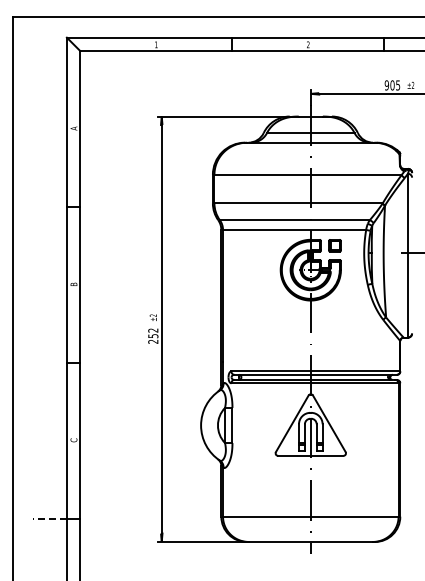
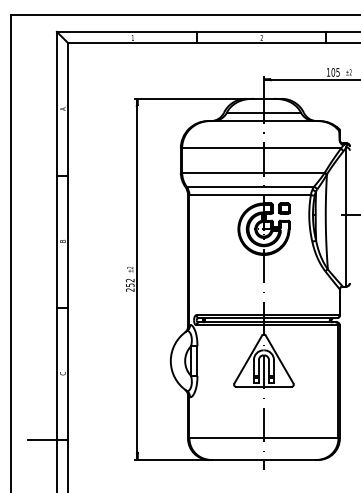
text: (386, 85) -> (328, 72), 905 -> 105
line: (50, 518) -> (42, 440), dashed -> solid

